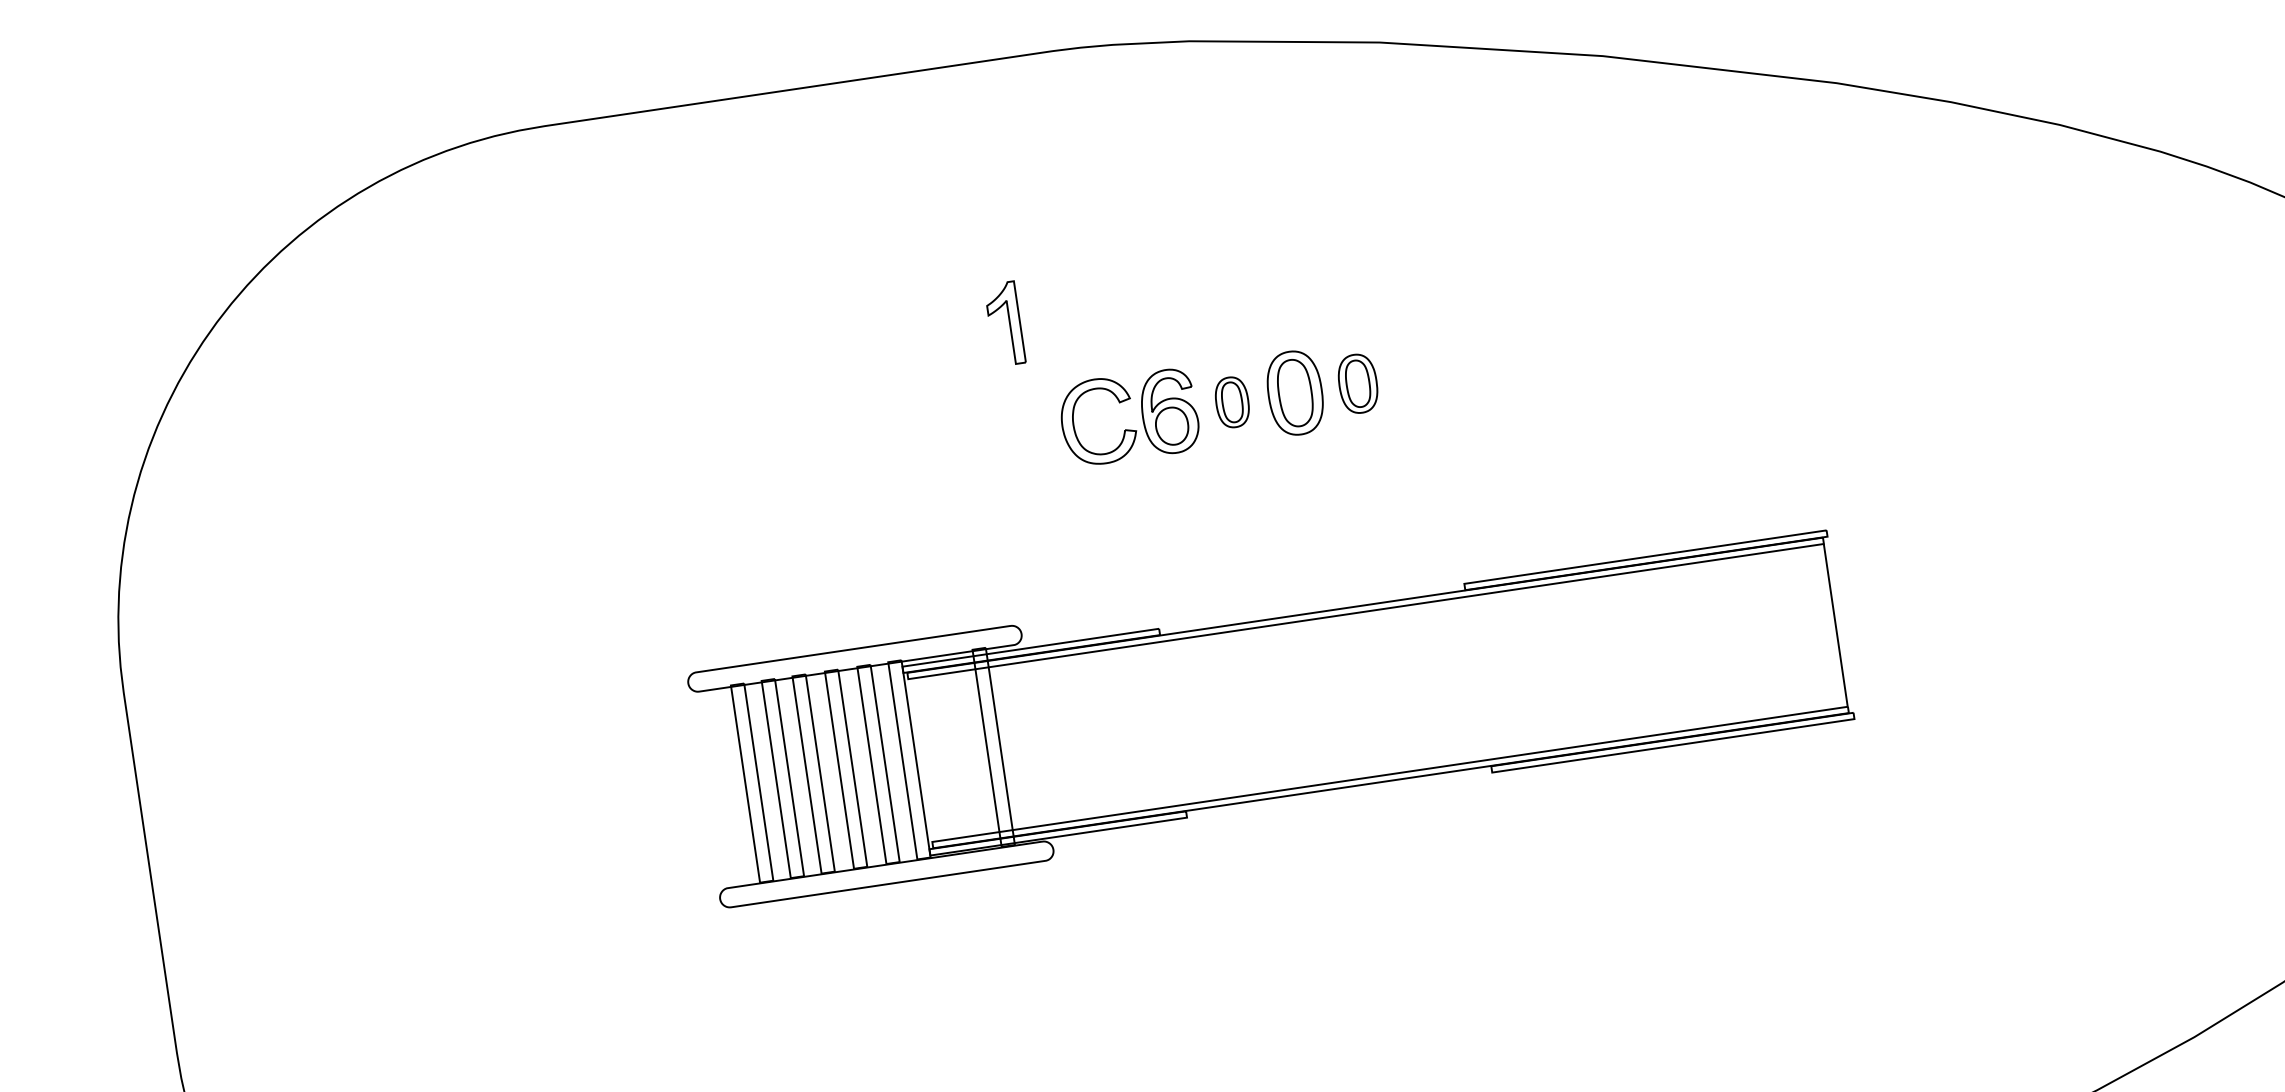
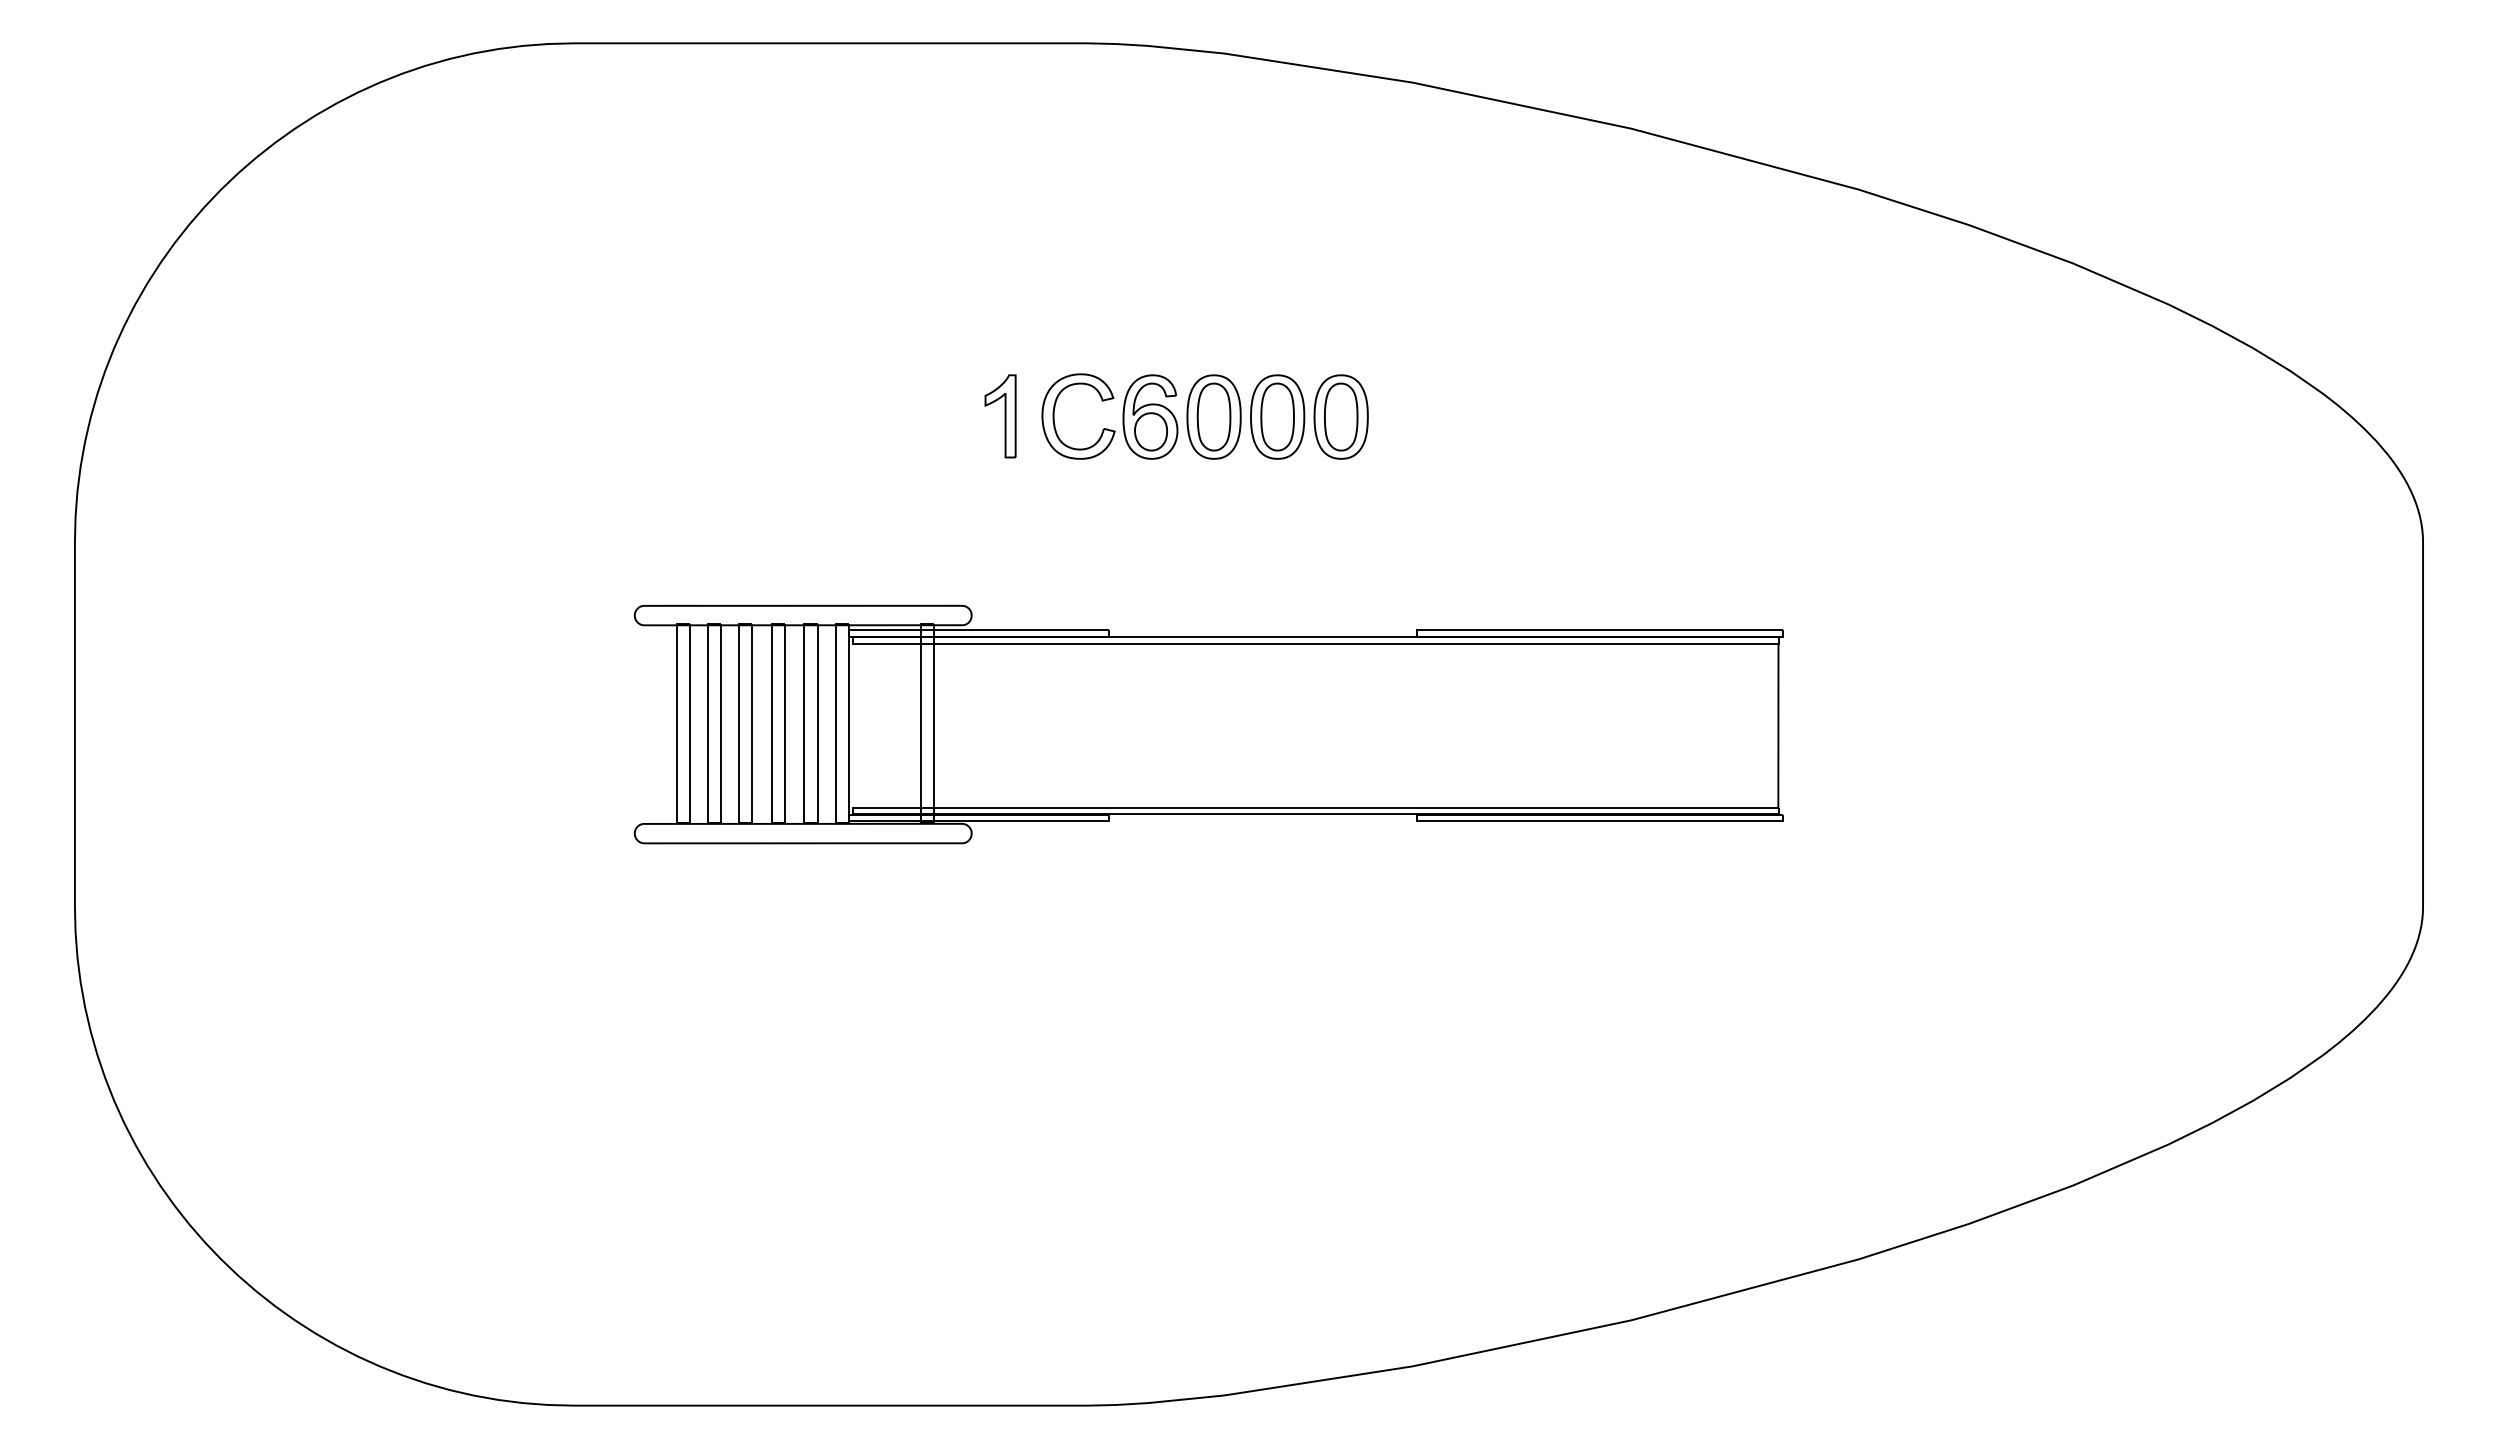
part: (1004, 324) -> (1000, 416), moved
part: (1357, 383) -> (1340, 416), size x1.43
part: (1231, 401) -> (1213, 416), size x1.67

